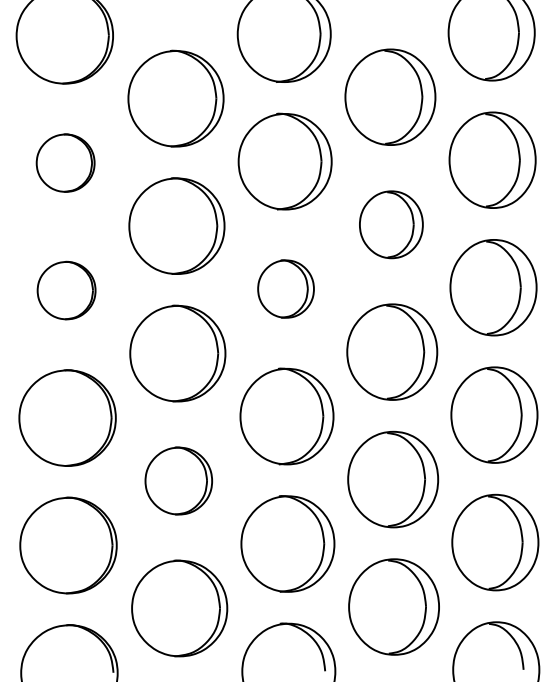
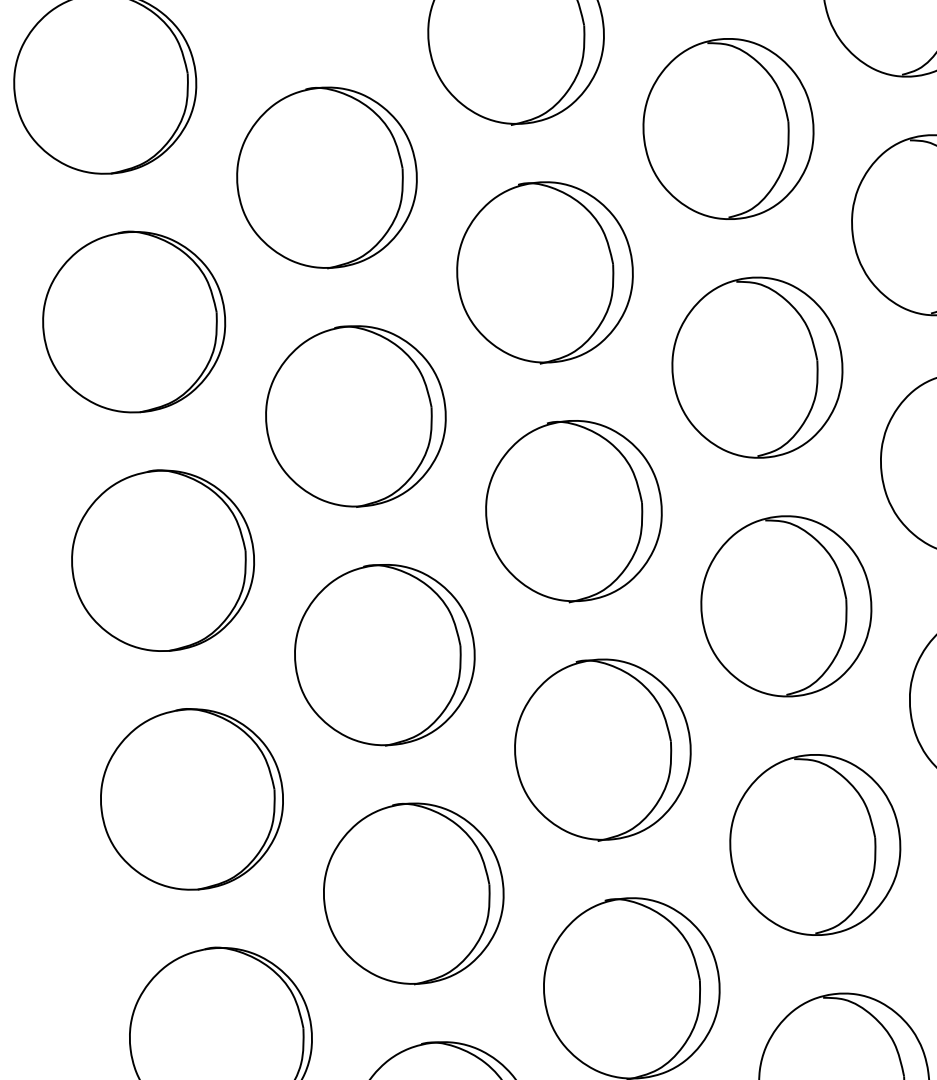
part: (65, 162) -> (133, 320), size x1.67
part: (391, 224) -> (757, 367), size x1.43
part: (285, 288) -> (572, 509), size x1.67
part: (66, 290) -> (162, 560), size x1.67
part: (178, 480) -> (413, 892), size x1.43

